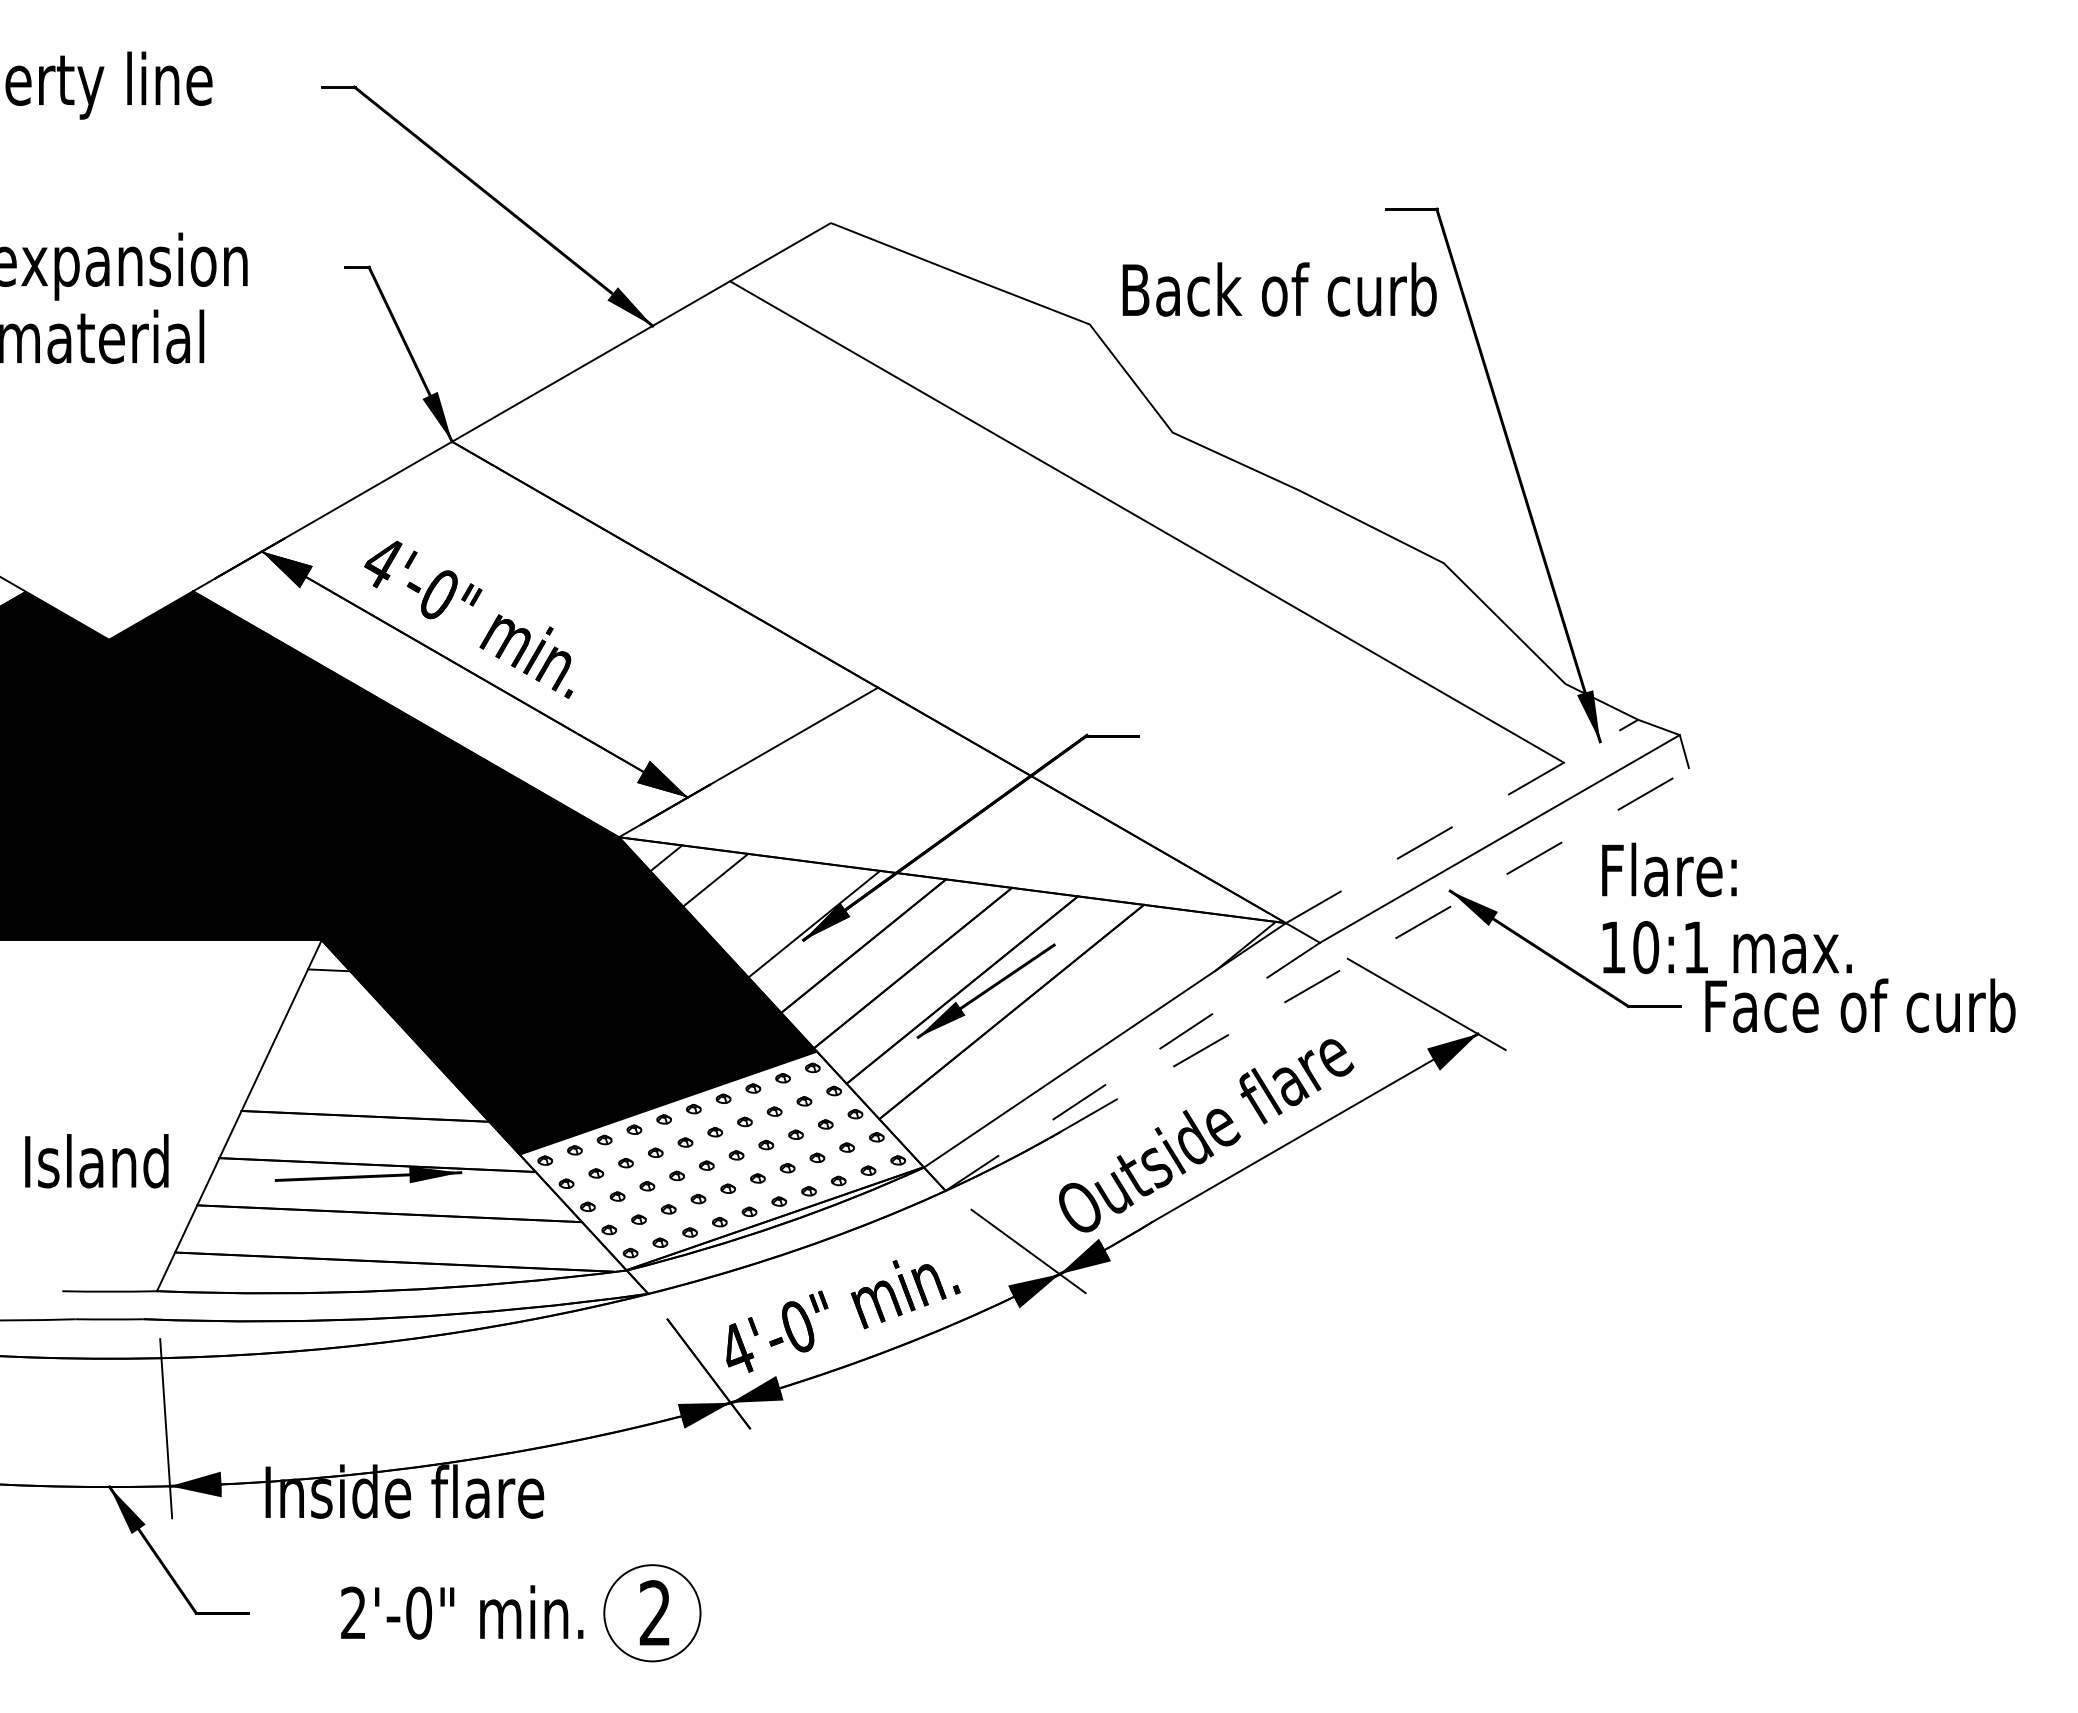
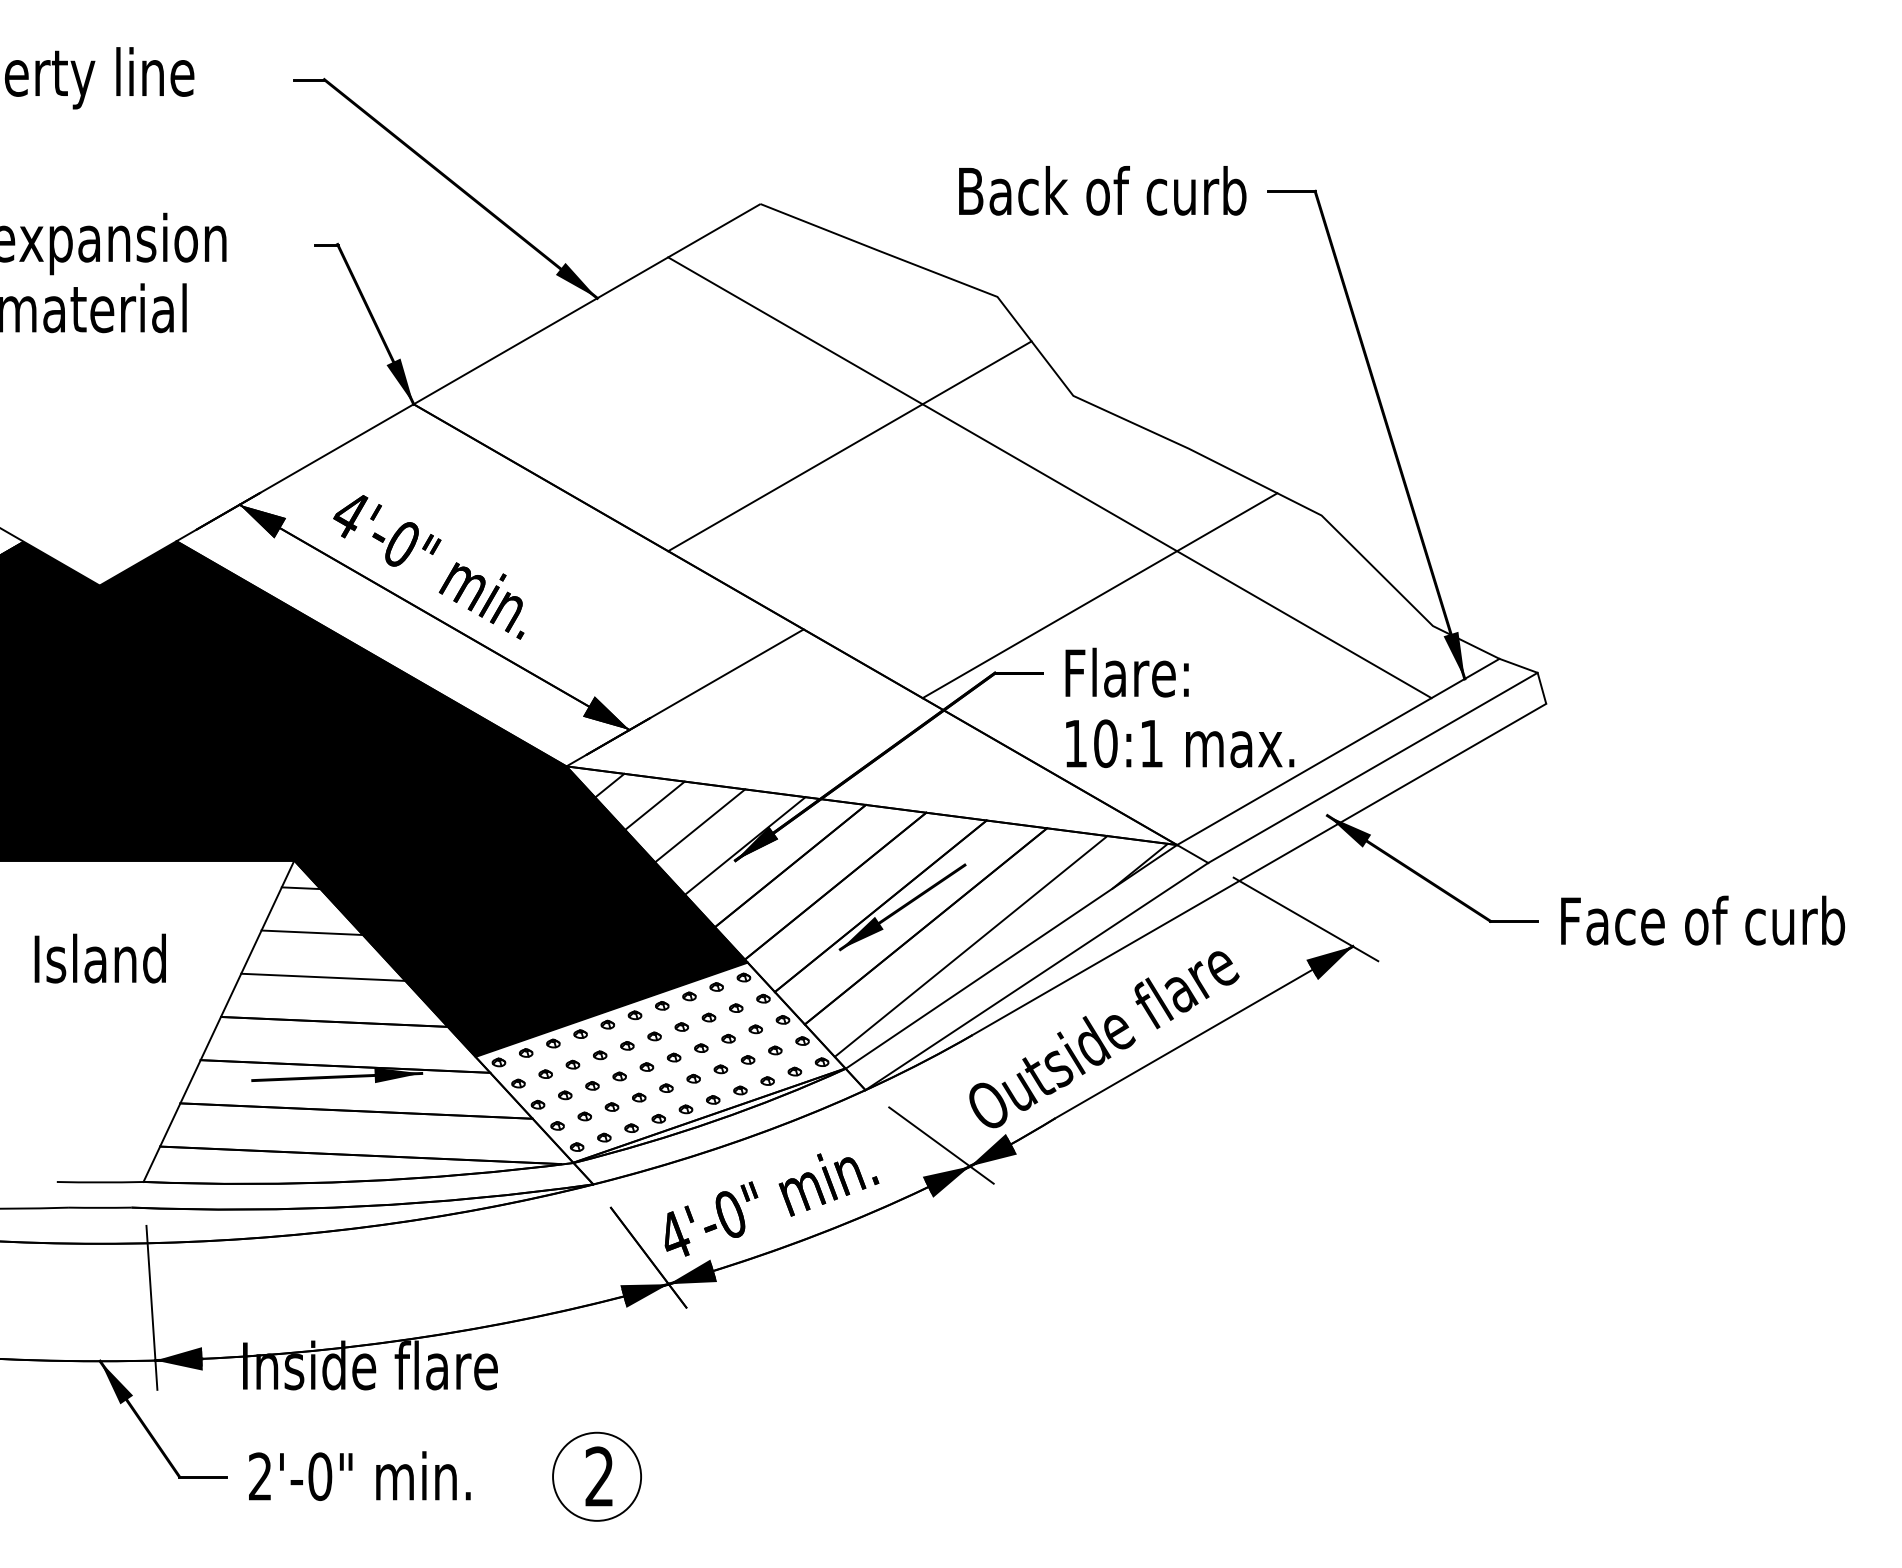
text: (1279, 289) -> (1102, 190), moved
line: (928, 487) -> (849, 446), added
line: (1201, 650) -> (1099, 595), added
line: (1462, 821) -> (1338, 751), dashed -> solid
line: (764, 902) -> (699, 826), added
text: (1726, 908) -> (1179, 708), moved
line: (1375, 949) -> (1259, 869), dashed -> solid
line: (340, 1018) -> (311, 932), added
line: (1060, 1033) -> (970, 946), added
line: (1132, 1066) -> (1036, 976), dashed -> solid
line: (353, 1067) -> (323, 977), added
text: (96, 1161) -> (100, 958), moved
text: (462, 1612) -> (360, 1476), moved

